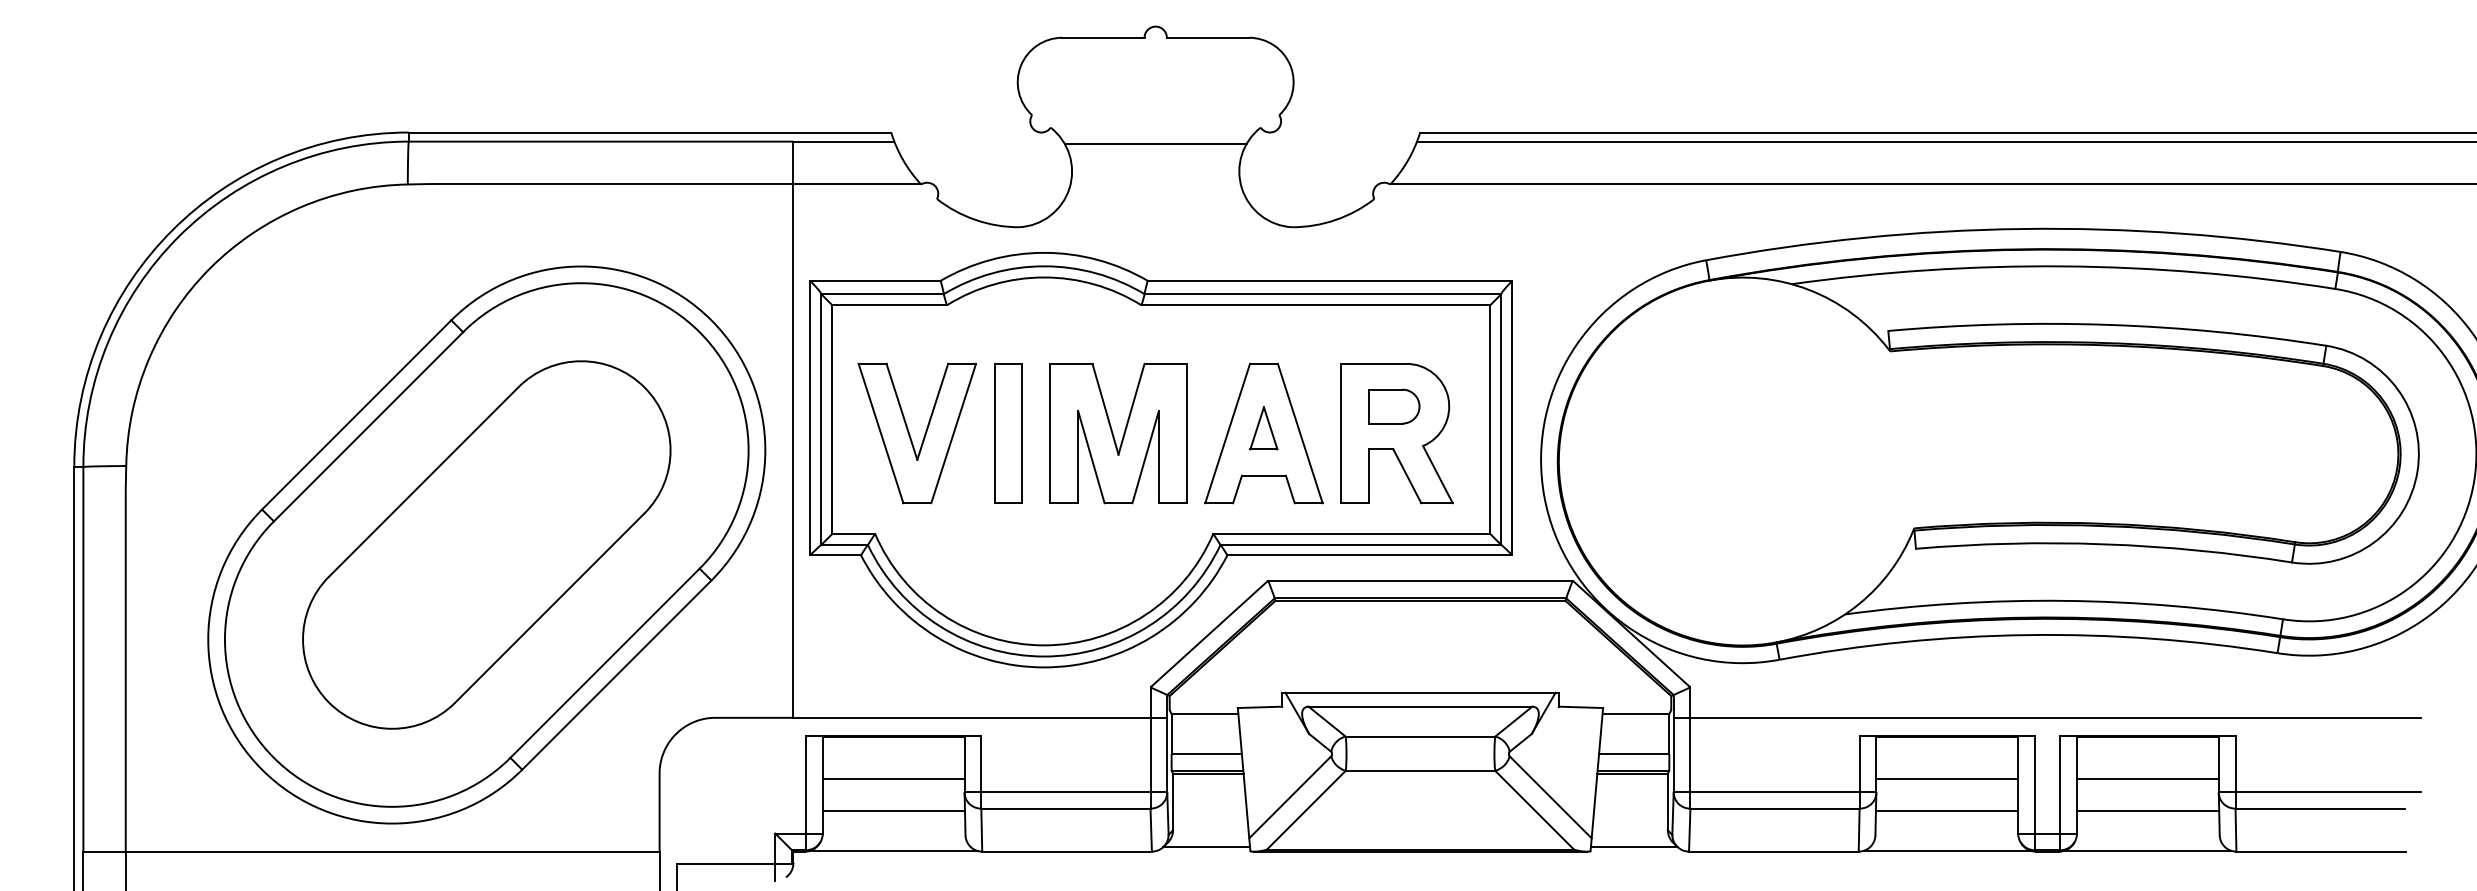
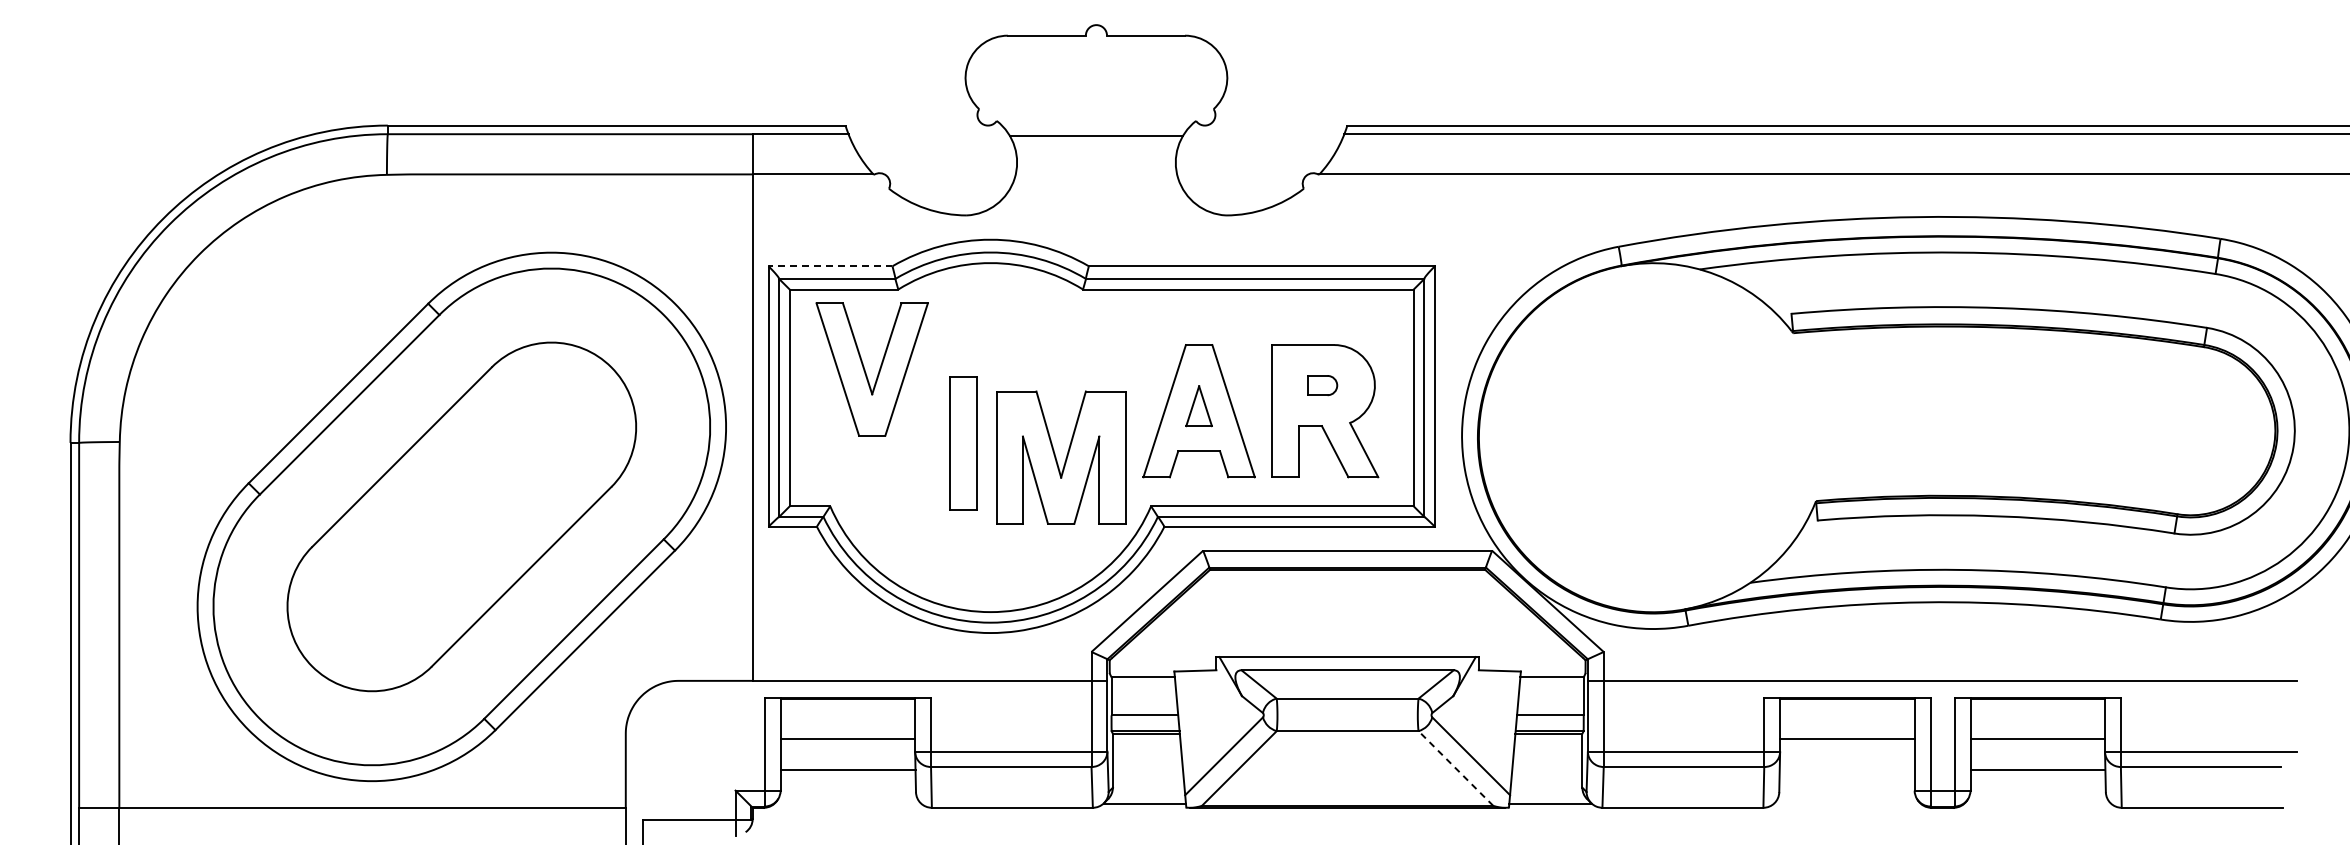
line: (874, 280) -> (829, 265), solid -> dashed
part: (1394, 406) -> (1322, 385), size x0.6
part: (1008, 433) -> (963, 443), moved
part: (1118, 433) -> (1061, 457), moved
part: (910, 434) -> (865, 370), moved
line: (1534, 810) -> (1455, 768), solid -> dashed
line: (1946, 811) -> (1846, 769), removed
line: (893, 851) -> (847, 807), removed
line: (1946, 851) -> (1846, 807), removed
line: (2147, 851) -> (2037, 807), removed

